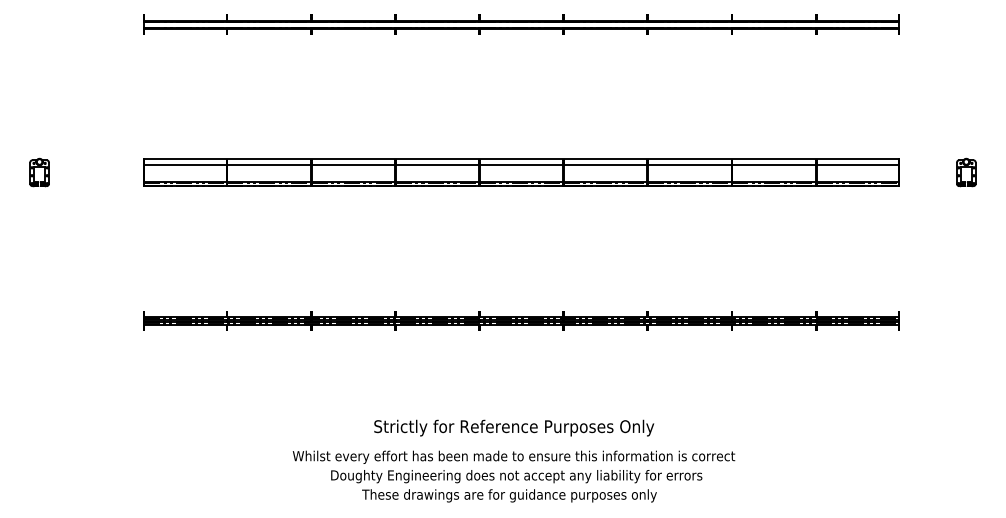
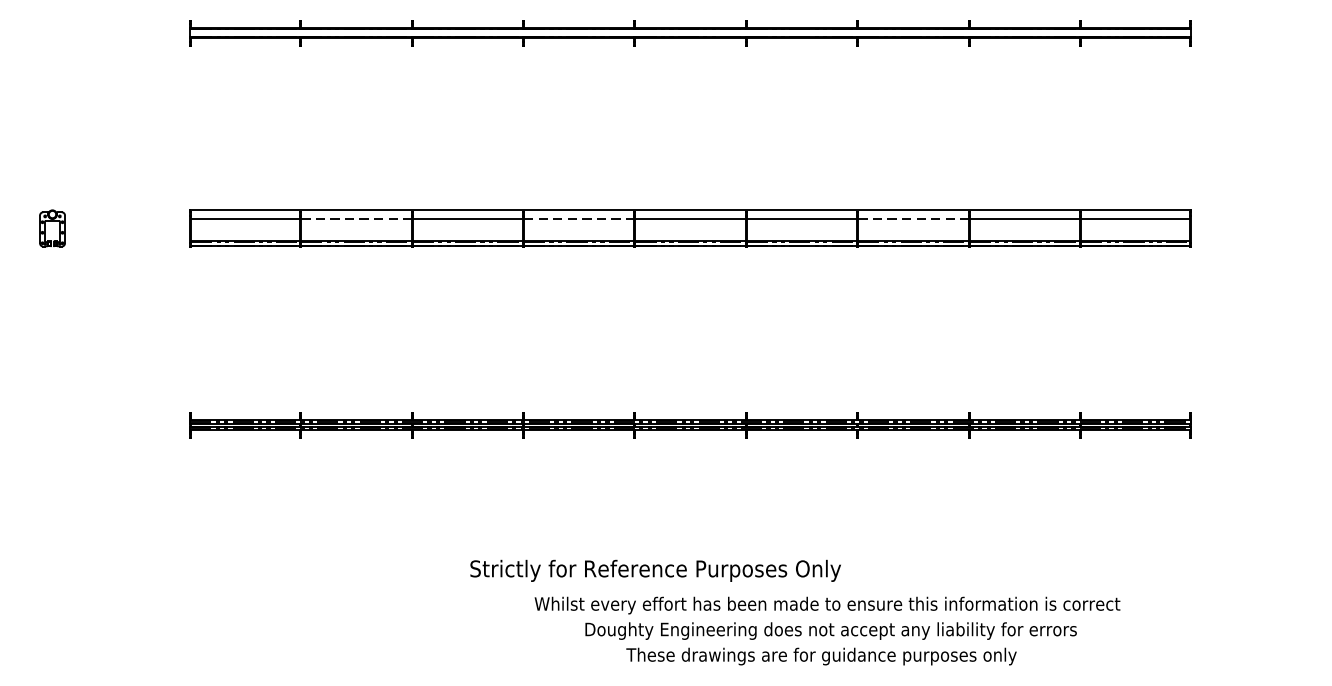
line: (269, 165) -> (356, 219), solid -> dashed
line: (437, 165) -> (579, 219), solid -> dashed
line: (689, 165) -> (912, 219), solid -> dashed
part: (966, 172) -> (1279, 228), removed
text: (514, 427) -> (656, 570), moved
text: (513, 476) -> (826, 630), moved

